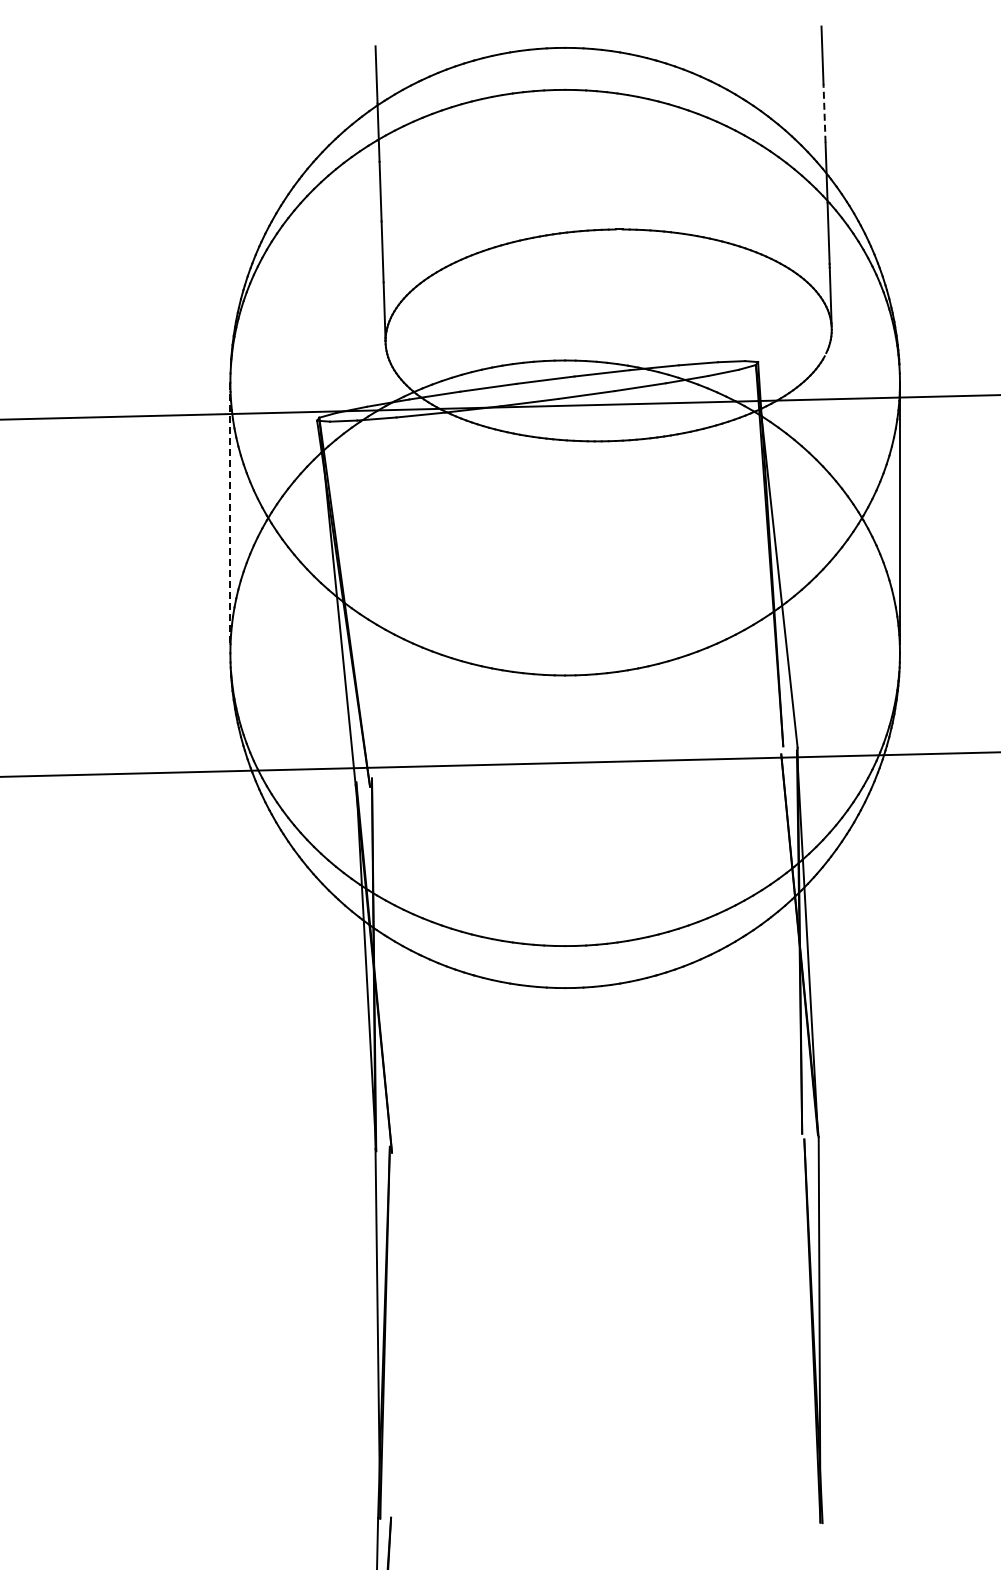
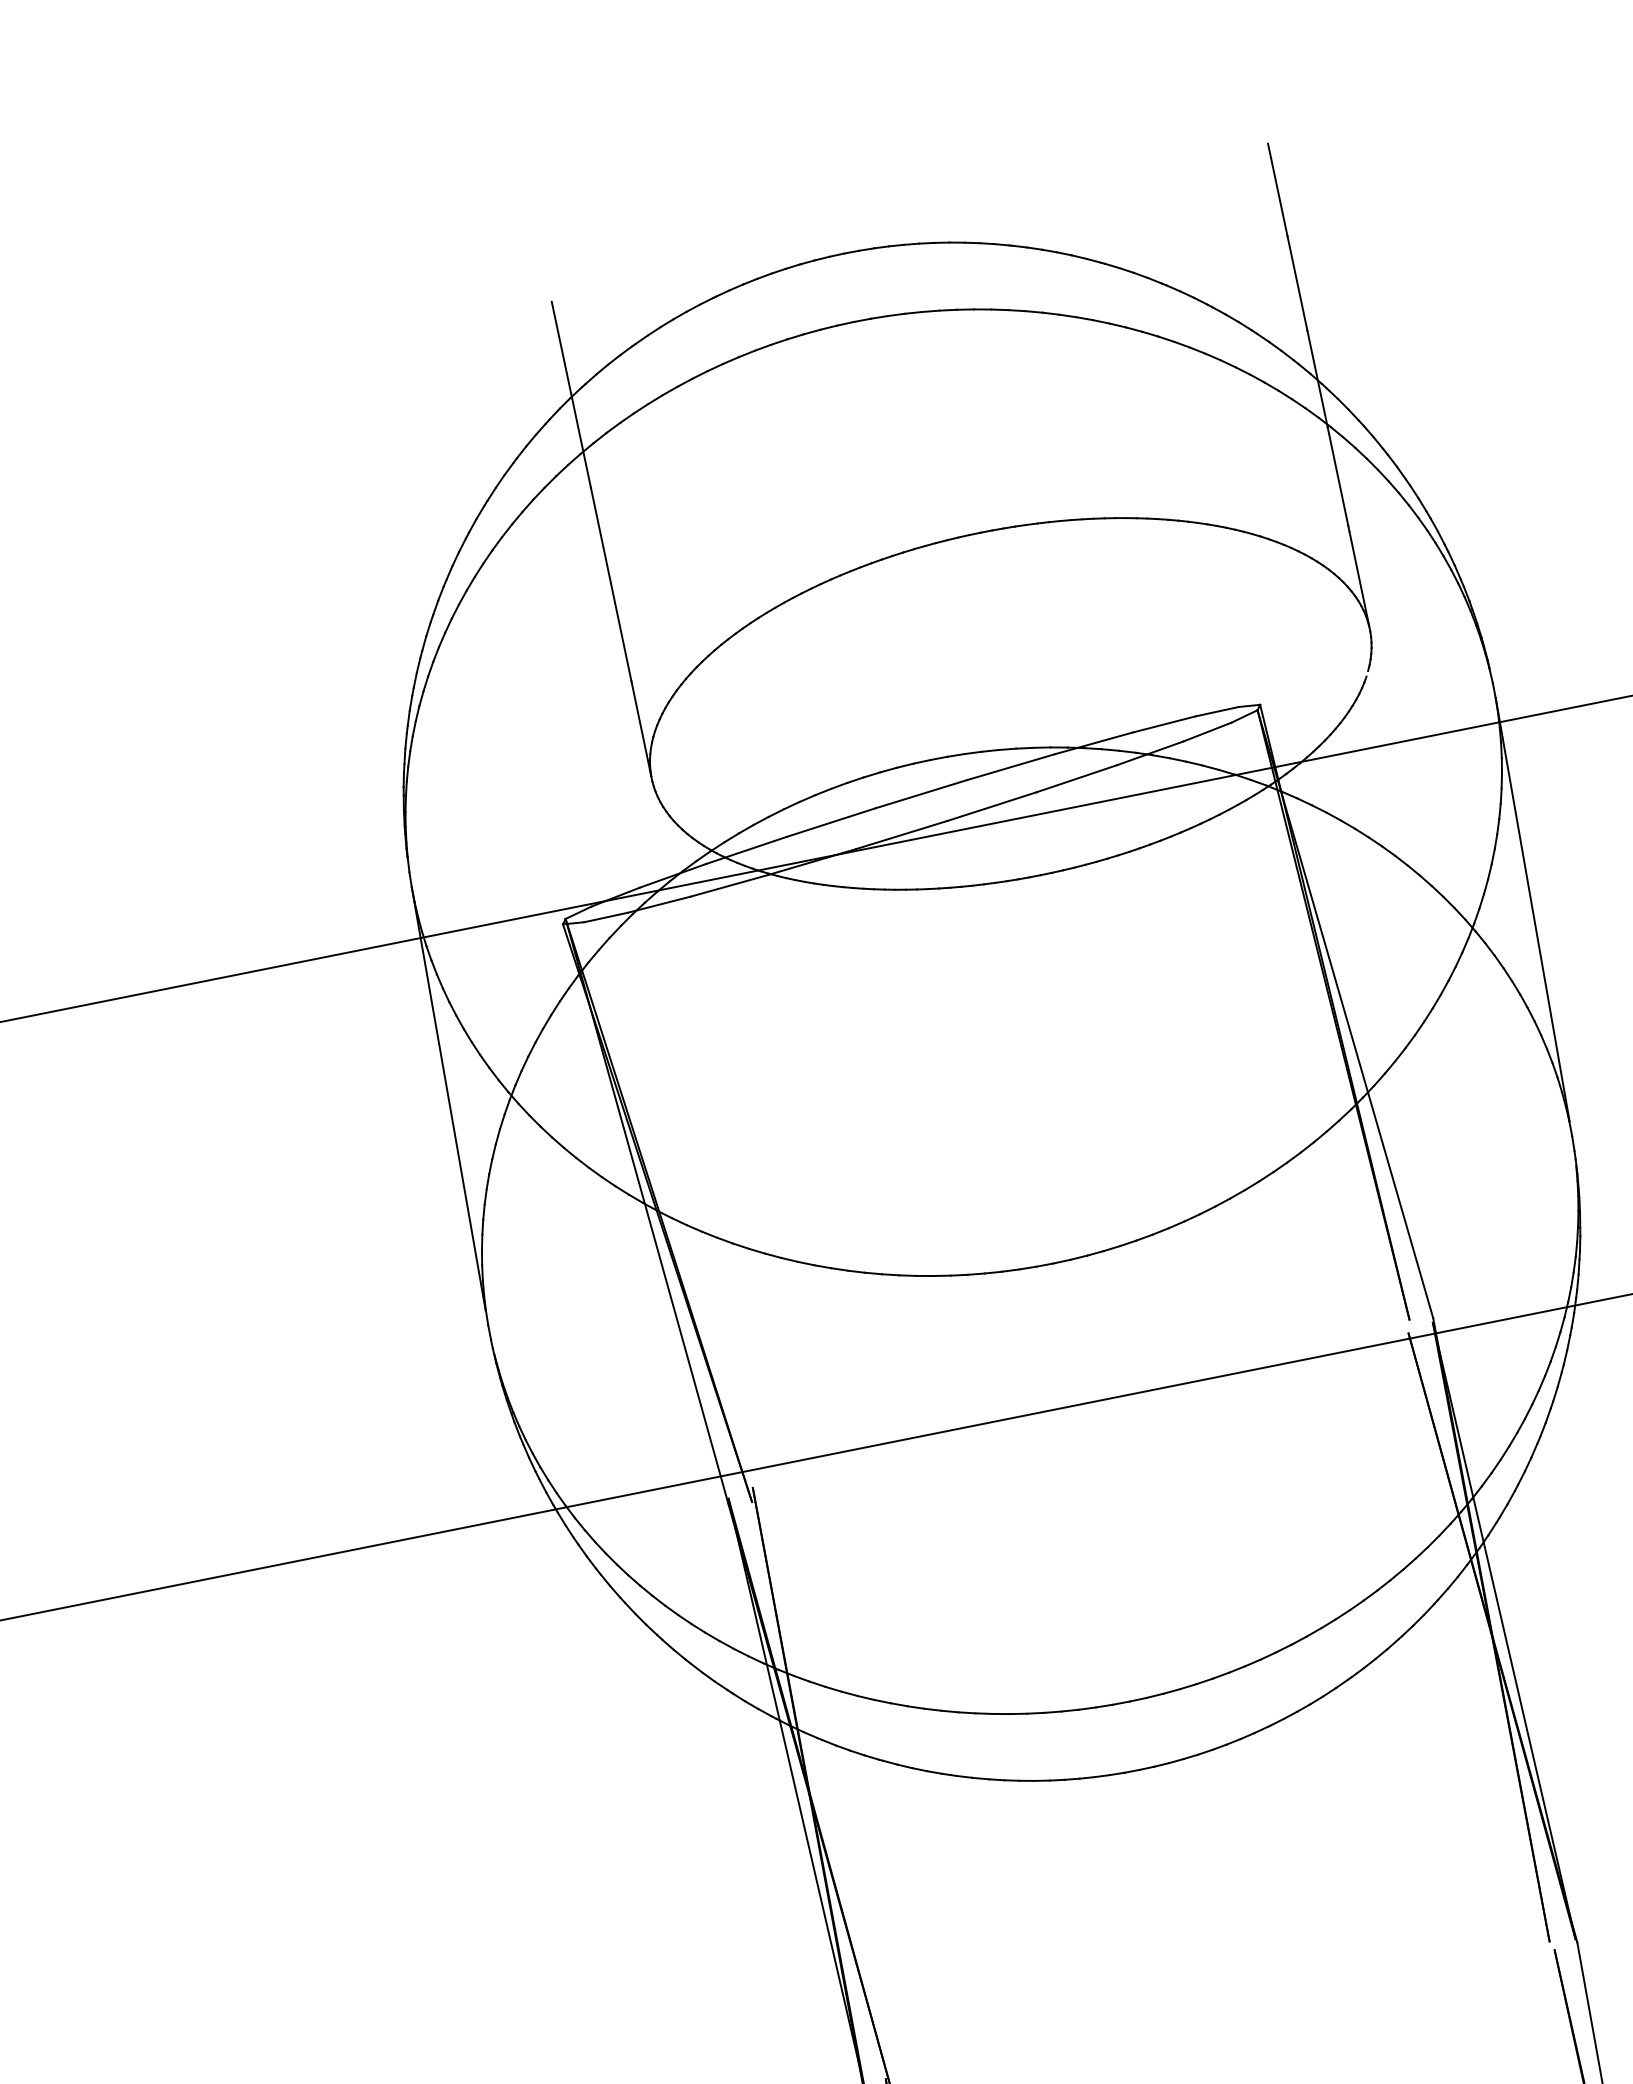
line: (824, 112) -> (1297, 282), dashed -> solid
line: (230, 513) -> (448, 1099), dashed -> solid

